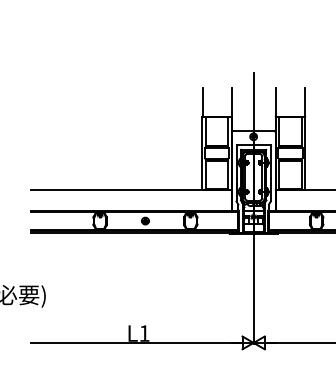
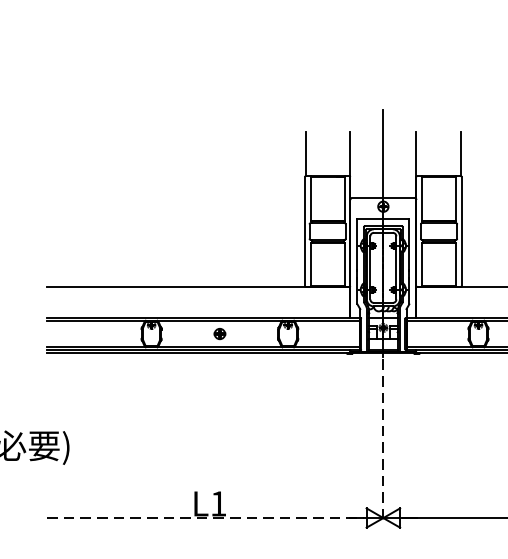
line: (253, 290) -> (383, 438), solid -> dashed
line: (135, 342) -> (204, 517), solid -> dashed

